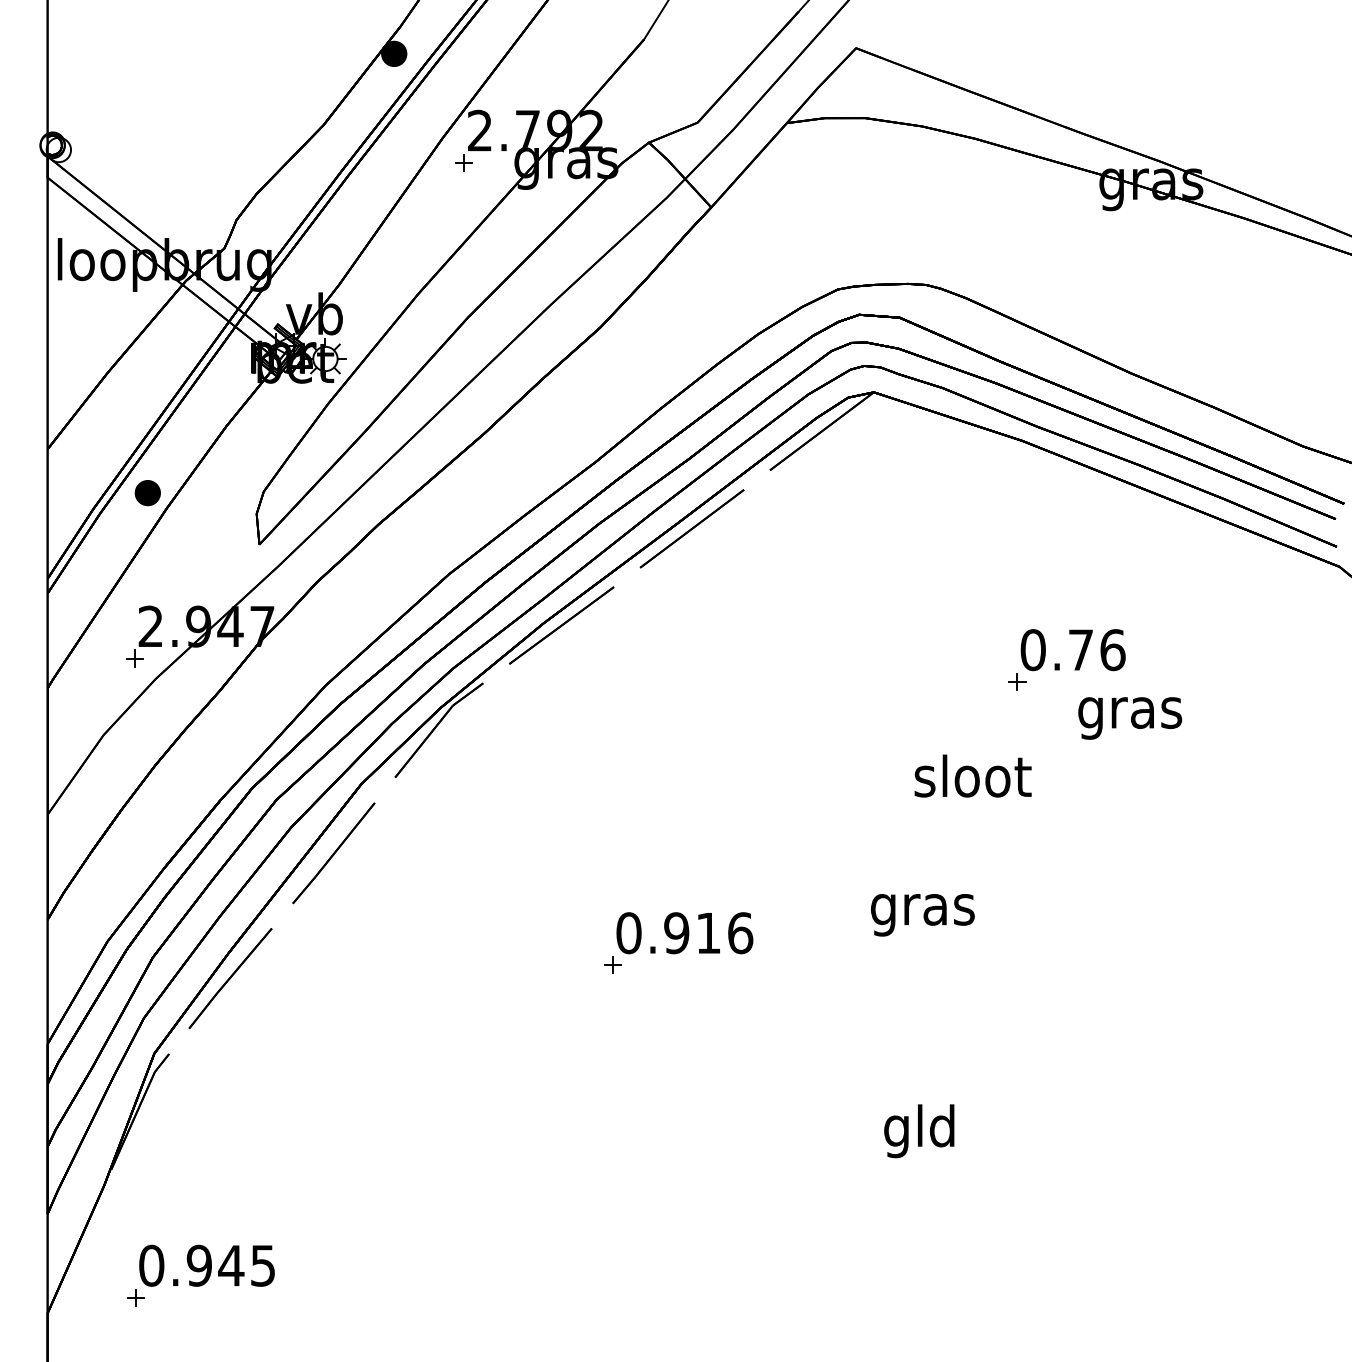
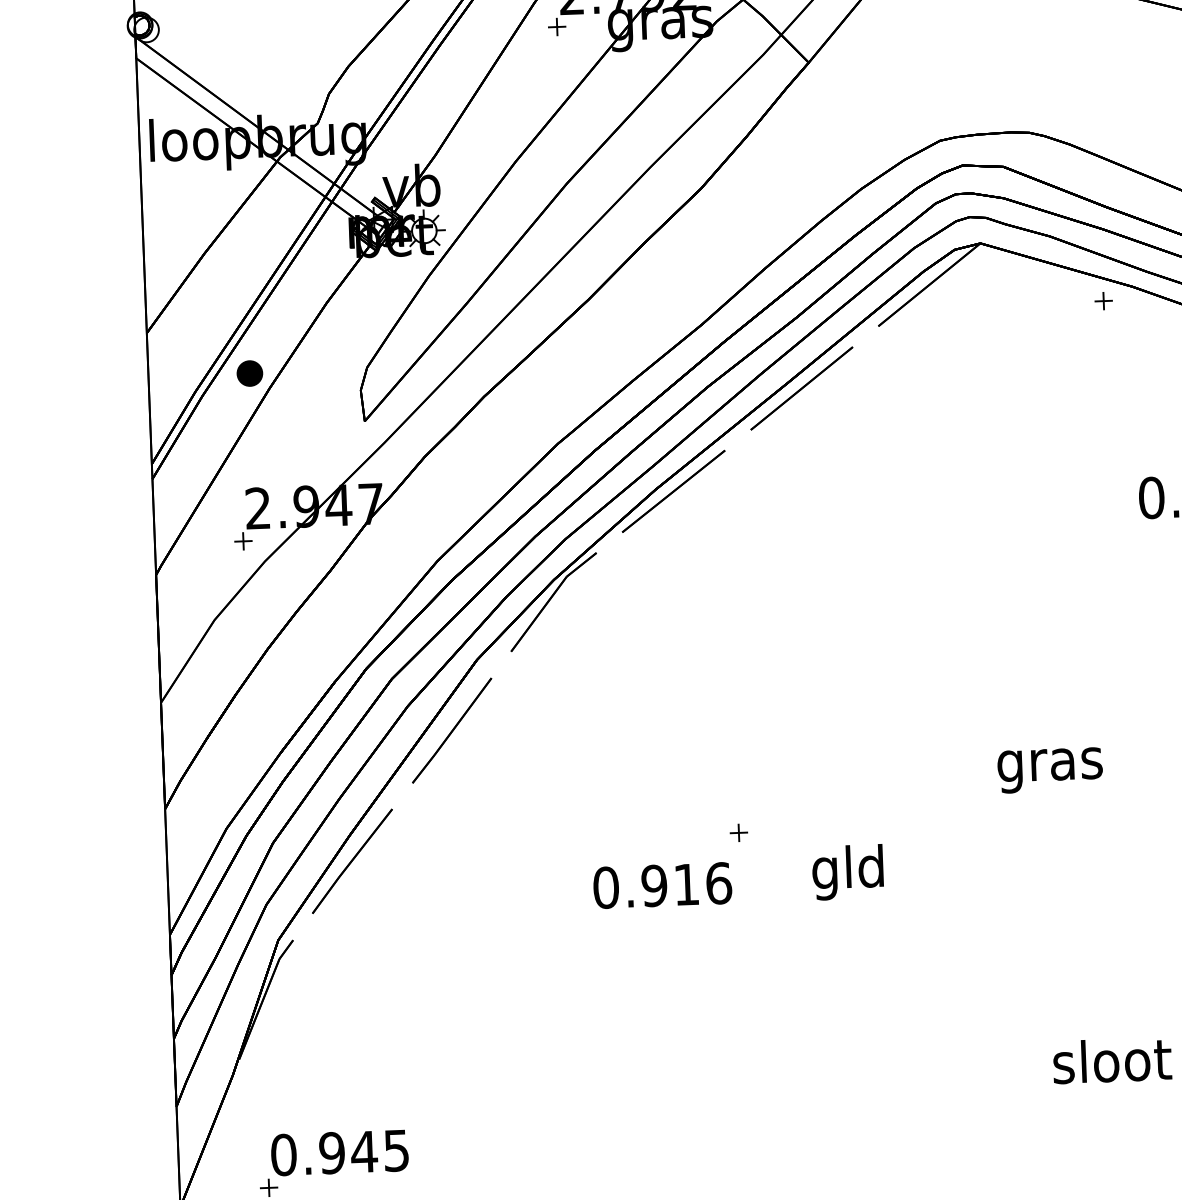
part: (1017, 681) -> (1103, 300), moved
text: (972, 775) -> (1111, 1060), moved
text: (684, 933) -> (662, 885), moved
text: (919, 1131) -> (848, 872), moved

